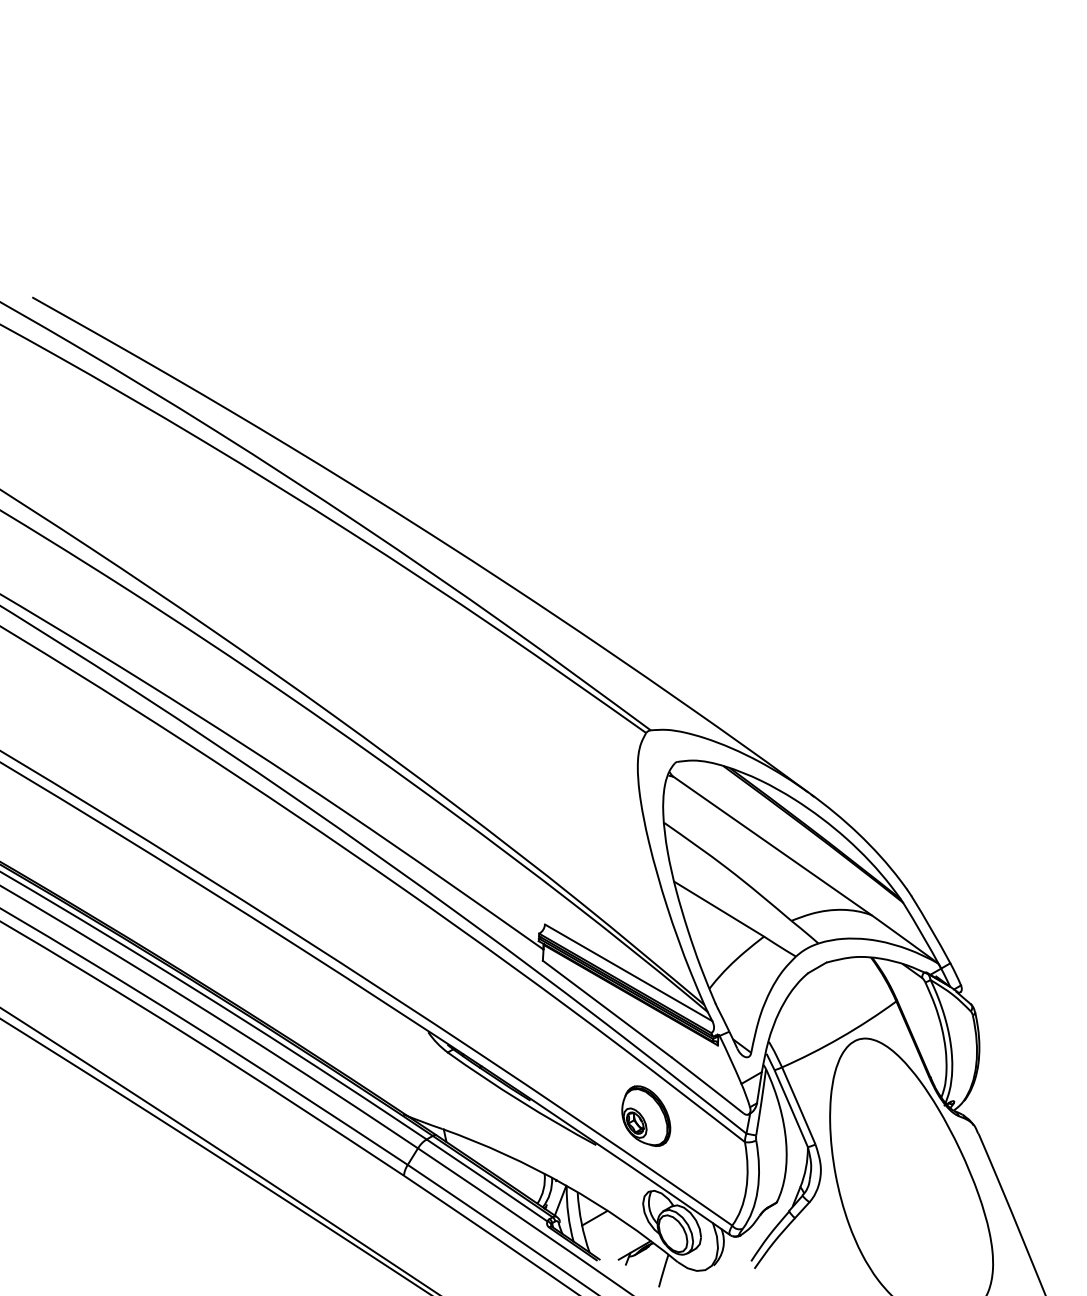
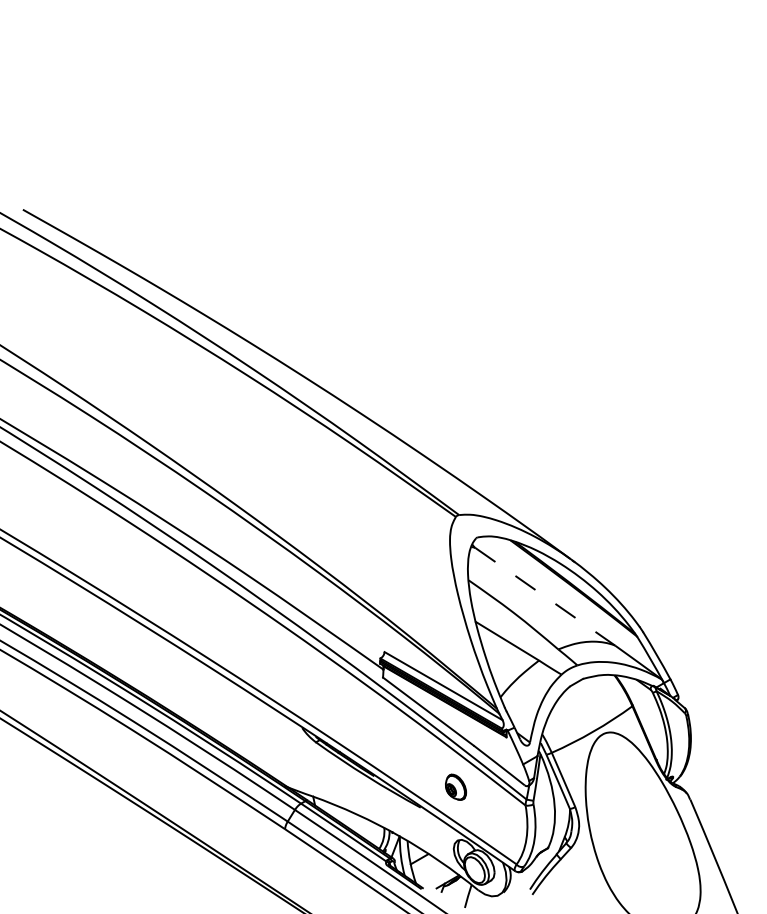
line: (773, 847) -> (545, 597), solid -> dashed
part: (645, 1116) -> (455, 787), size x0.6

